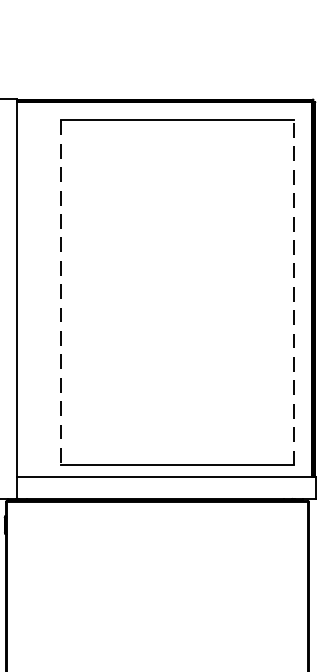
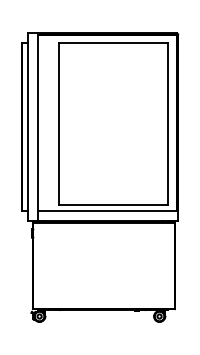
line: (294, 291) -> (168, 123), dashed -> solid
line: (60, 293) -> (58, 124), dashed -> solid

